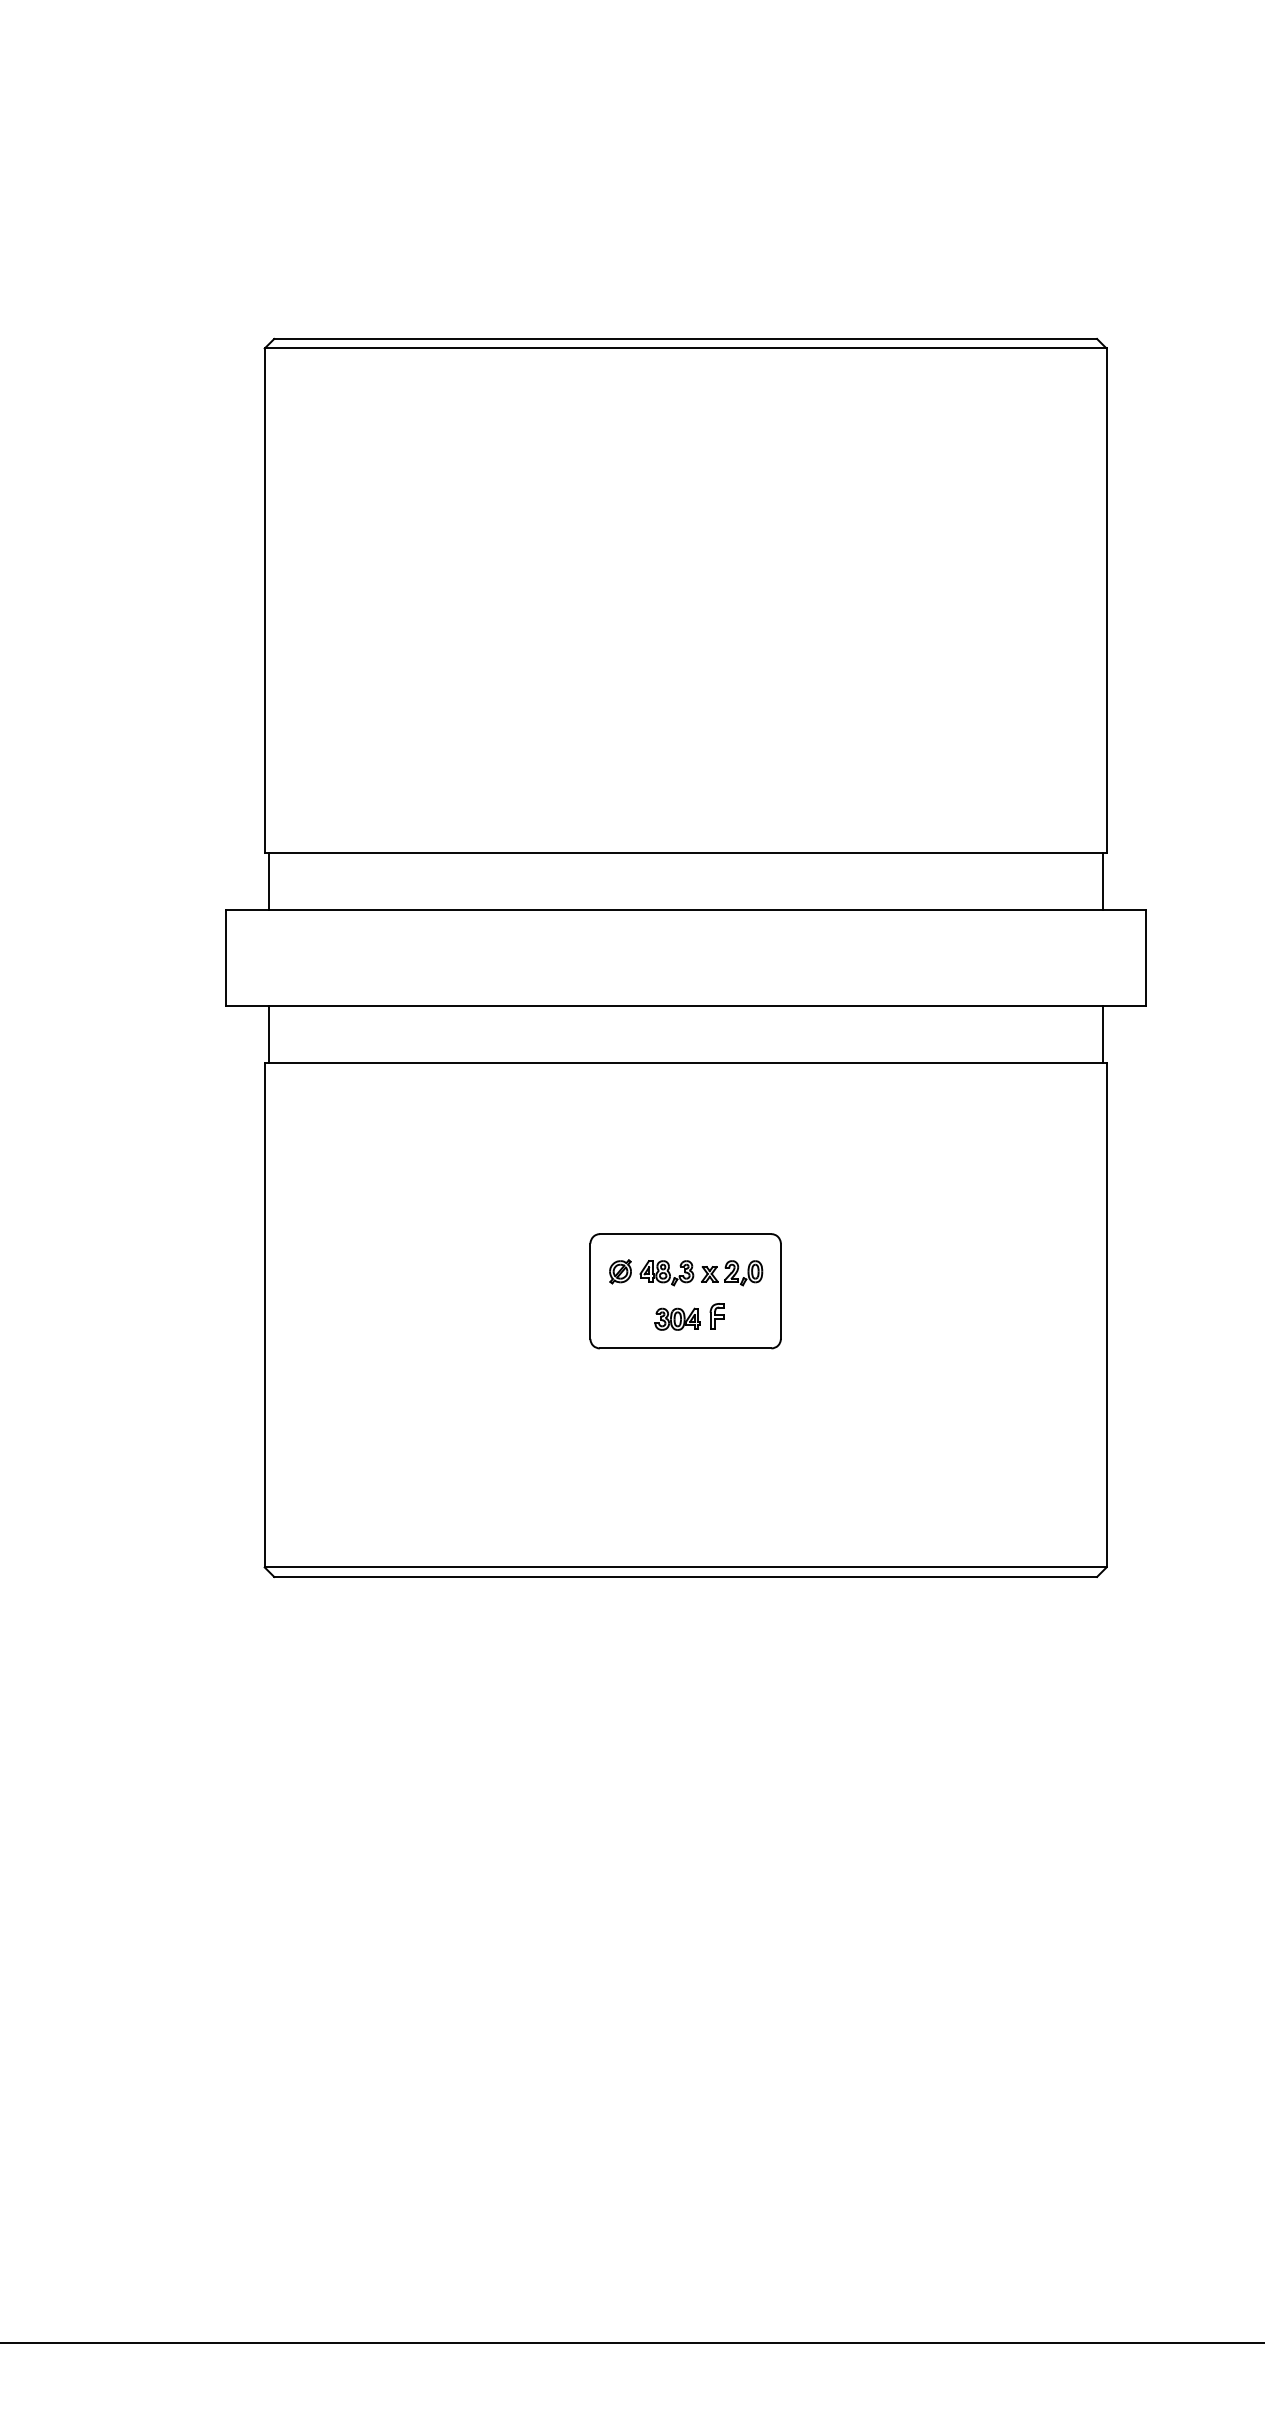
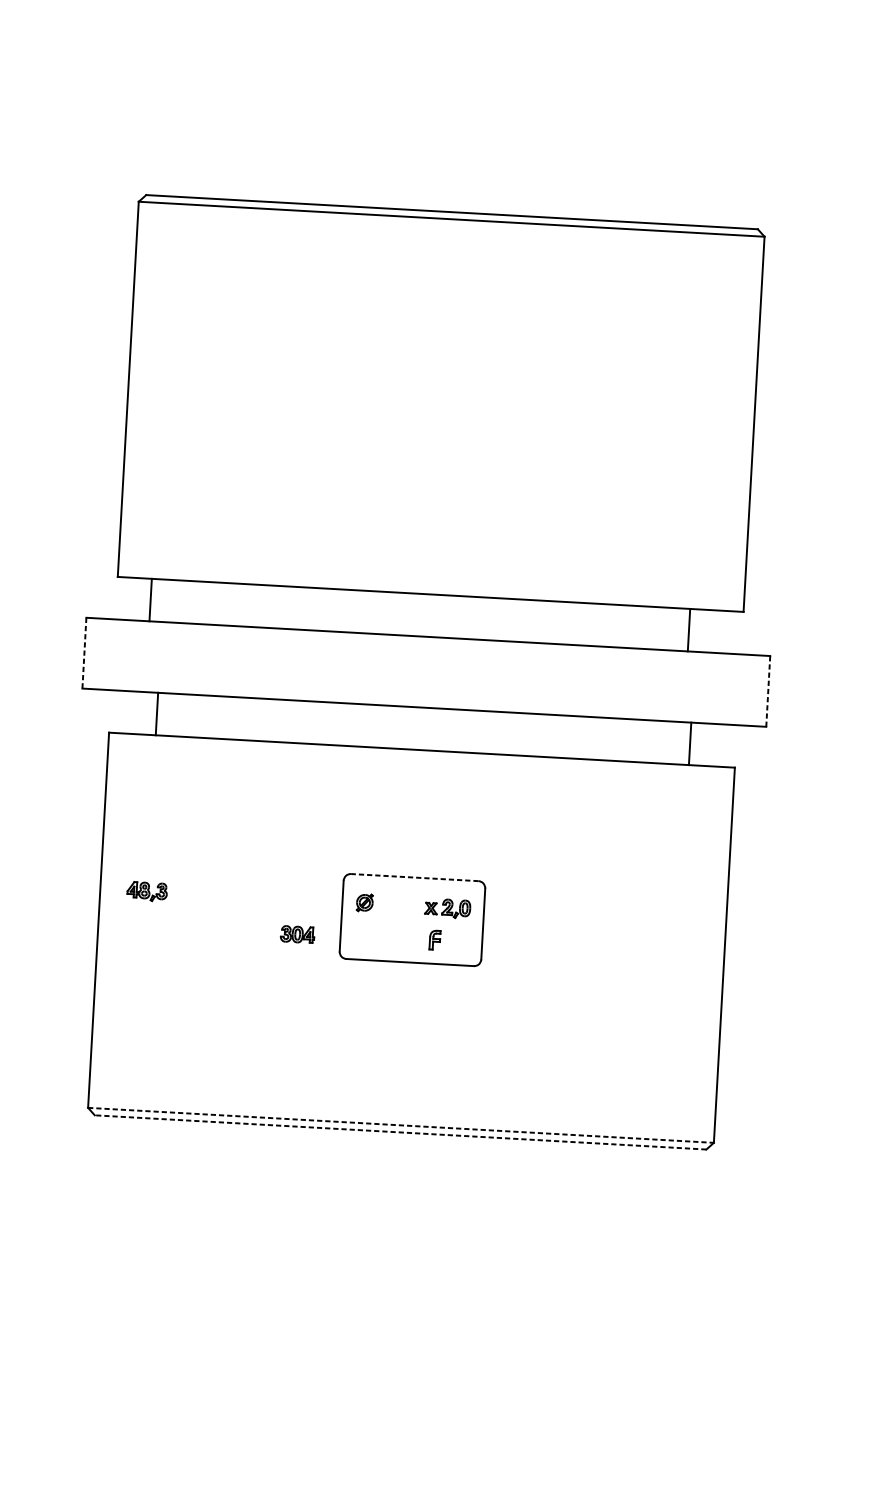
line: (268, 881) -> (150, 599), moved
line: (1102, 881) -> (688, 629), moved
line: (225, 957) -> (84, 652), solid -> dashed
line: (1145, 957) -> (768, 691), solid -> dashed
line: (268, 1033) -> (156, 713), moved
line: (1102, 1033) -> (689, 743), moved
line: (685, 1234) -> (414, 877), solid -> dashed
part: (666, 1273) -> (146, 891), moved
part: (677, 1318) -> (297, 933), moved
line: (685, 1567) -> (400, 1125), solid -> dashed
line: (685, 1576) -> (400, 1132), solid -> dashed

